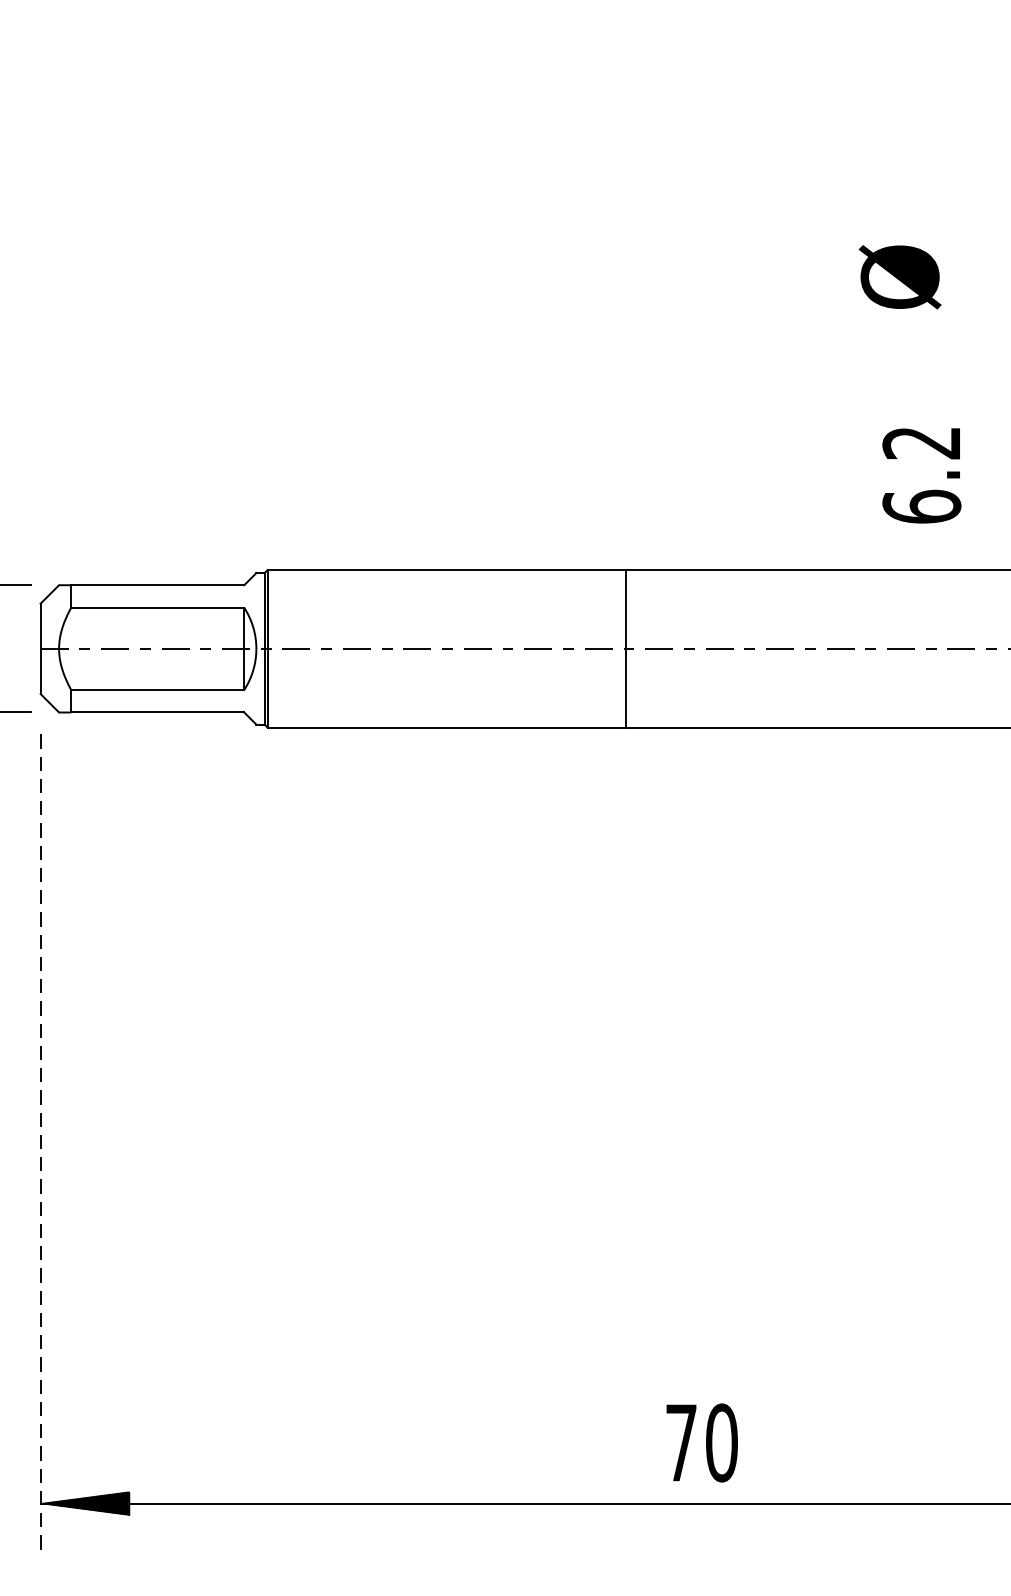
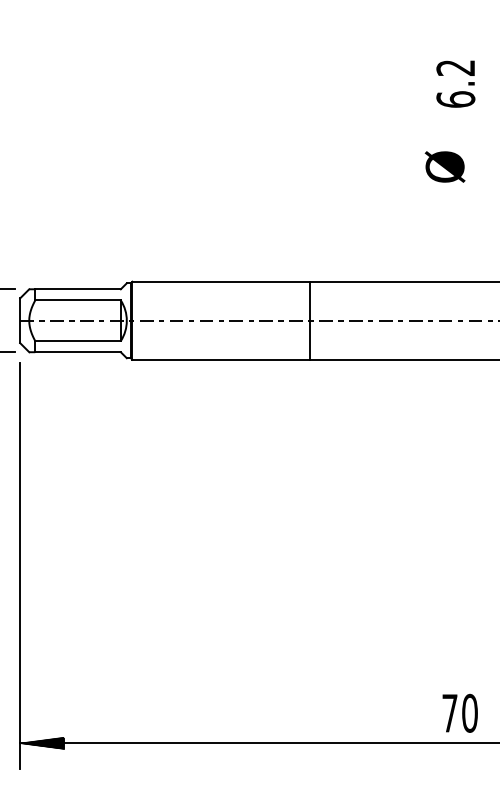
text: (898, 276) -> (444, 166), moved
text: (921, 474) -> (455, 83), moved
line: (41, 1143) -> (20, 565), dashed -> solid
text: (700, 1441) -> (459, 712), moved

